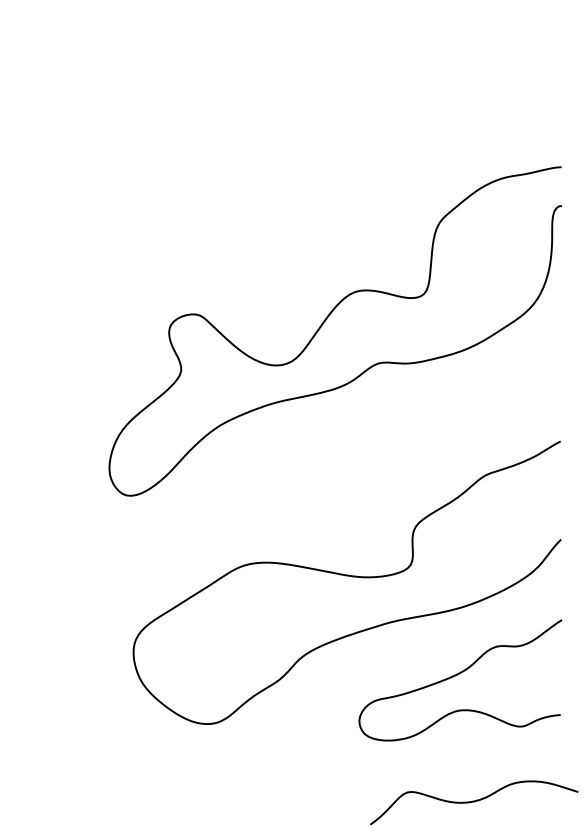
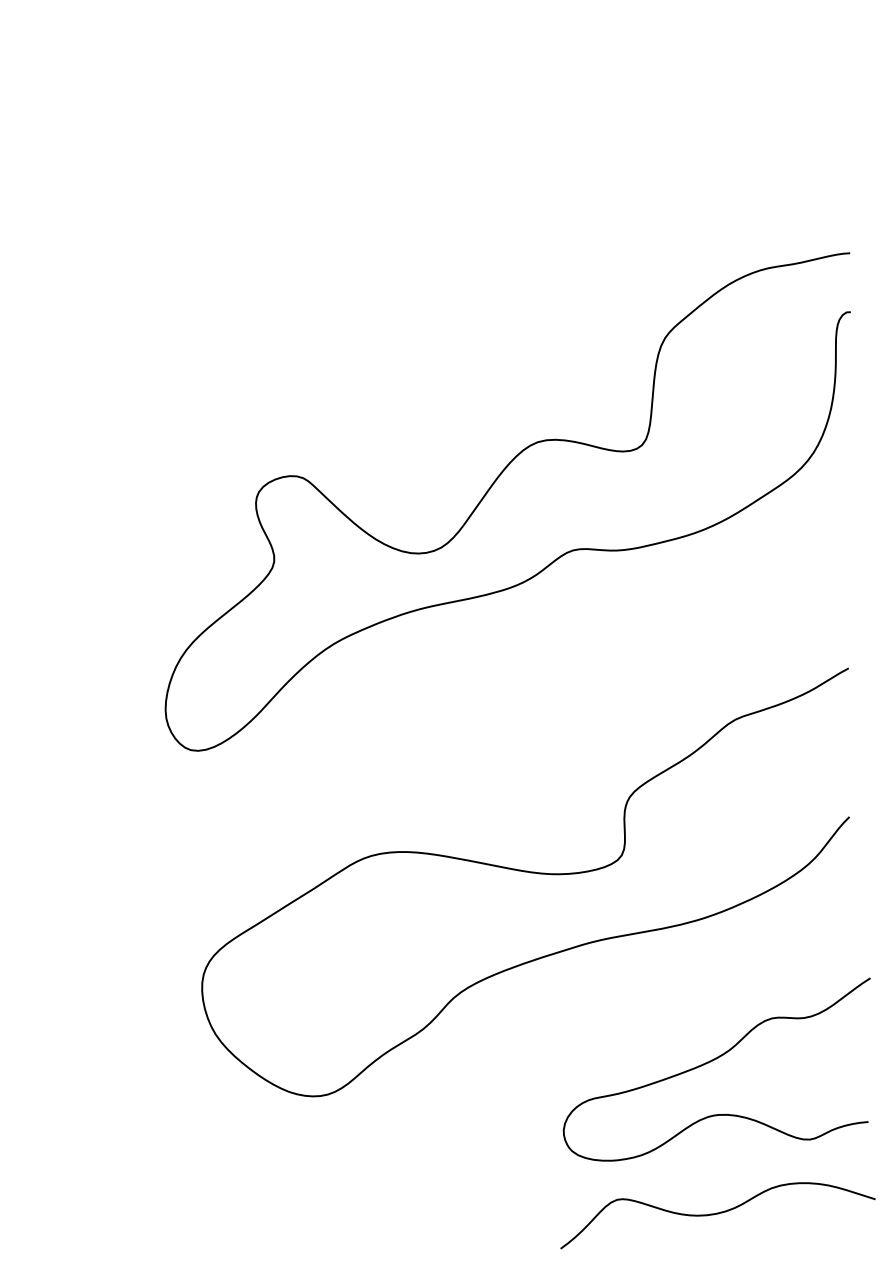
curve: (457, 675) -> (712, 1062), moved

